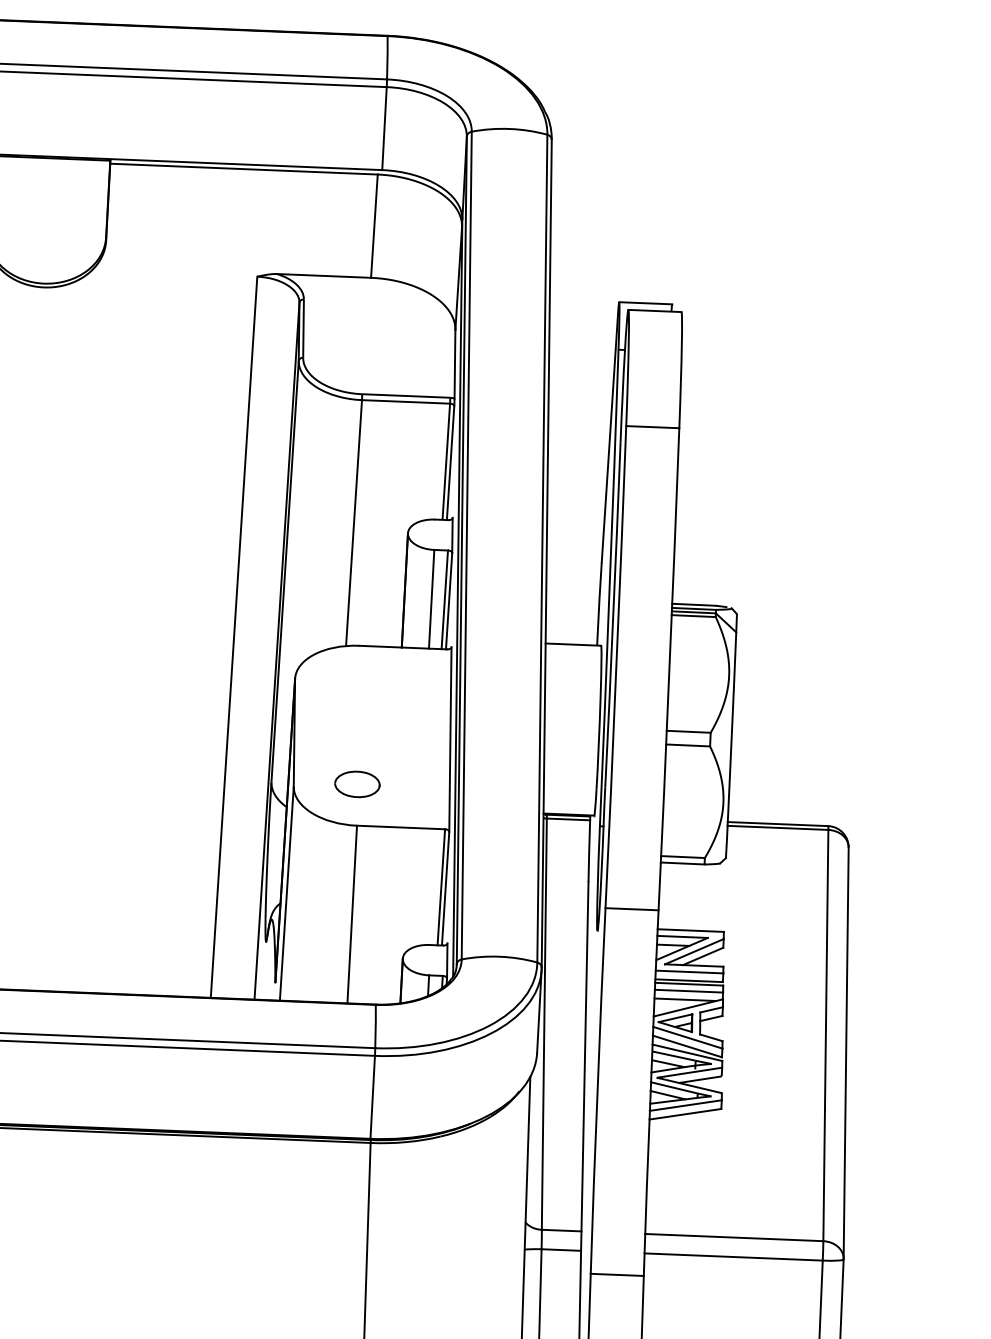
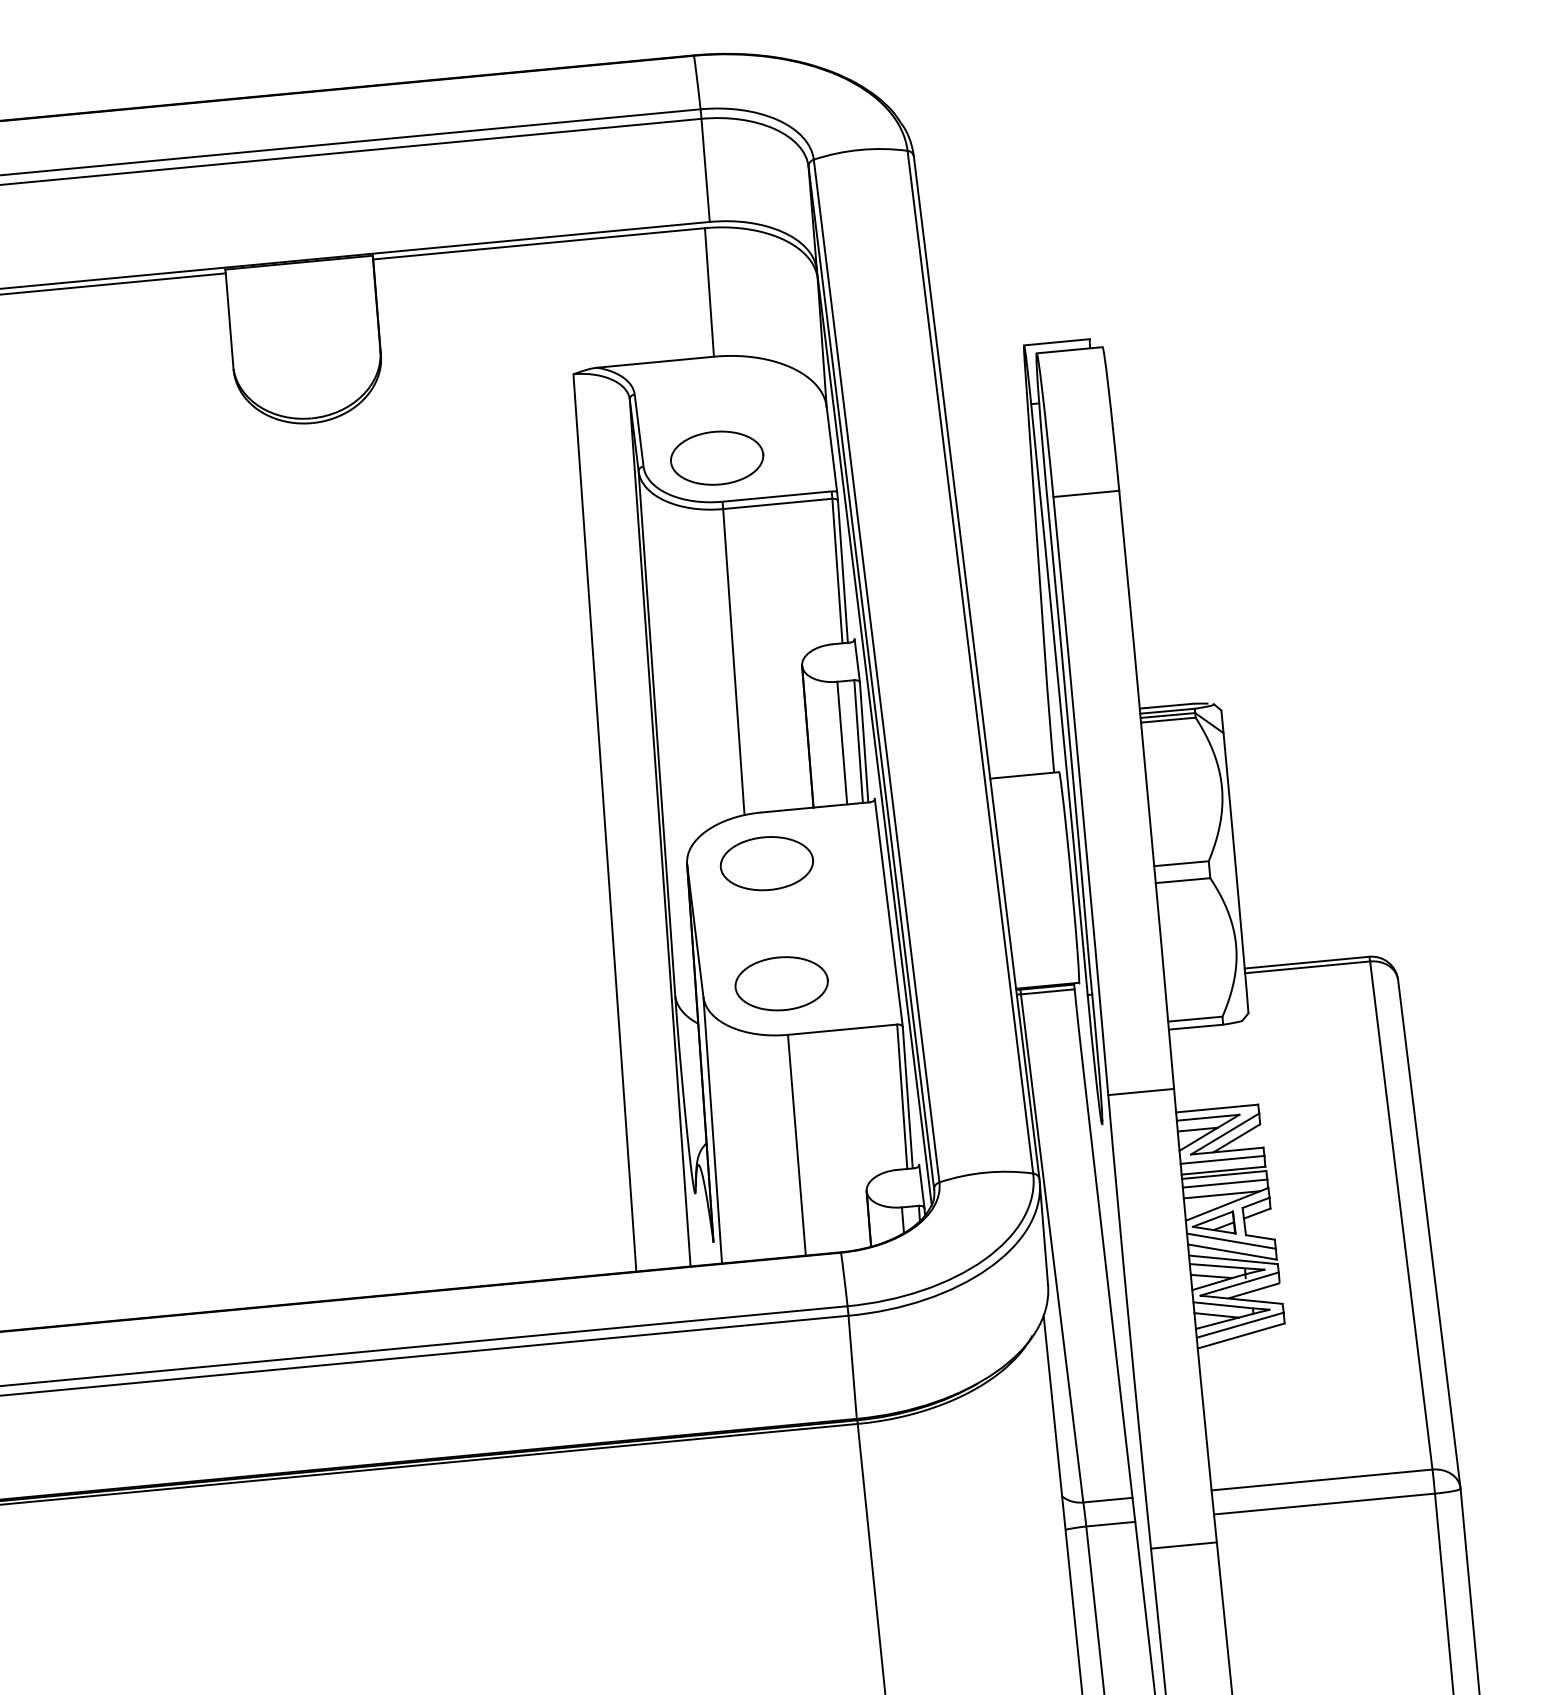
part: (363, 358) -> (717, 457), added
part: (358, 686) -> (766, 863), added
part: (357, 784) -> (781, 983), size x1.67

